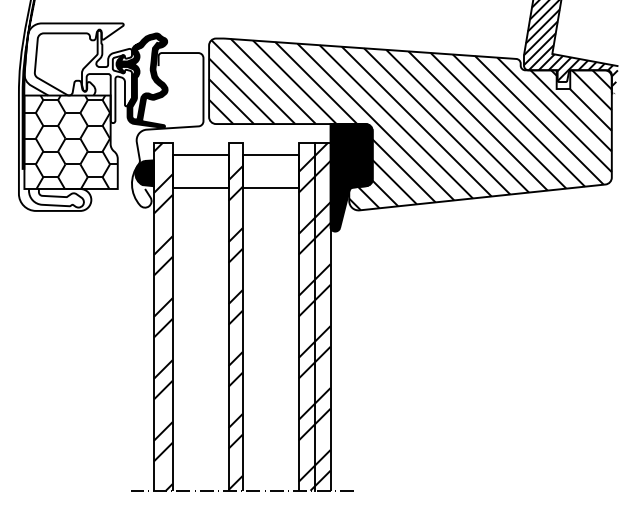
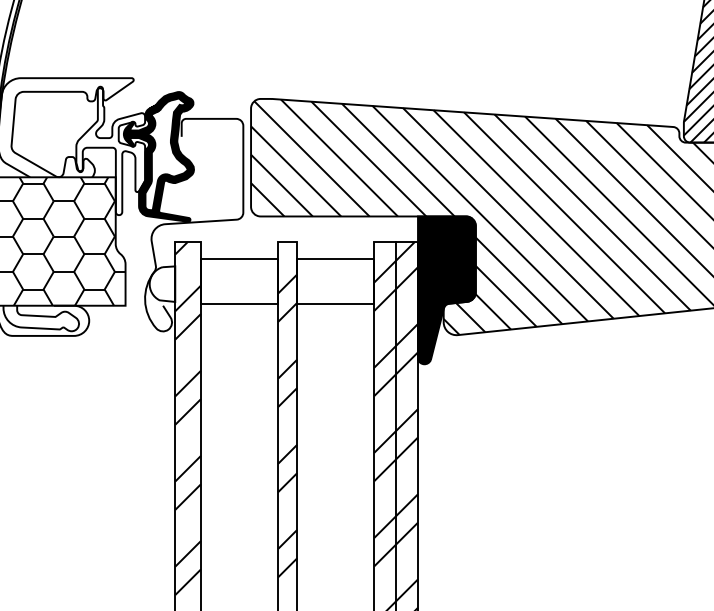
fill: (144, 173) -> (162, 284), removed

